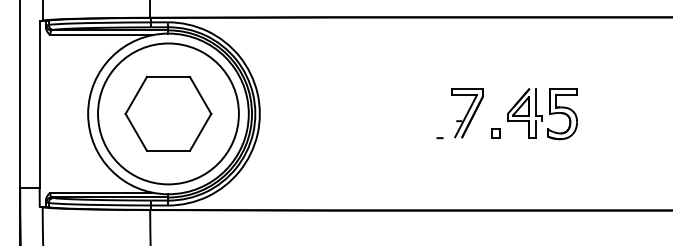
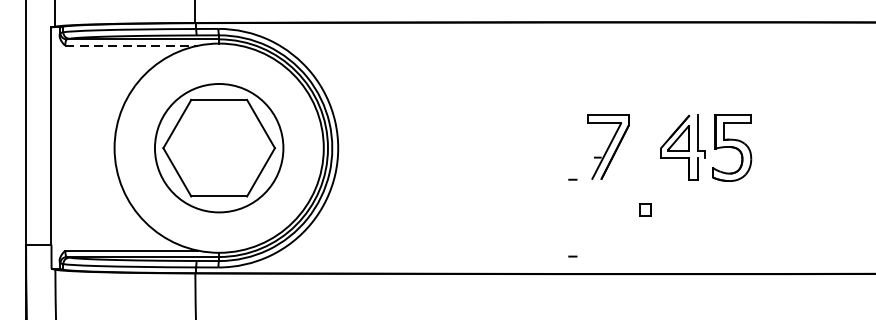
line: (101, 35) -> (131, 46), solid -> dashed
circle: (168, 113) -> (219, 147), size x0.7
part: (495, 133) -> (645, 210), moved
curve: (439, 197) -> (572, 257), added

